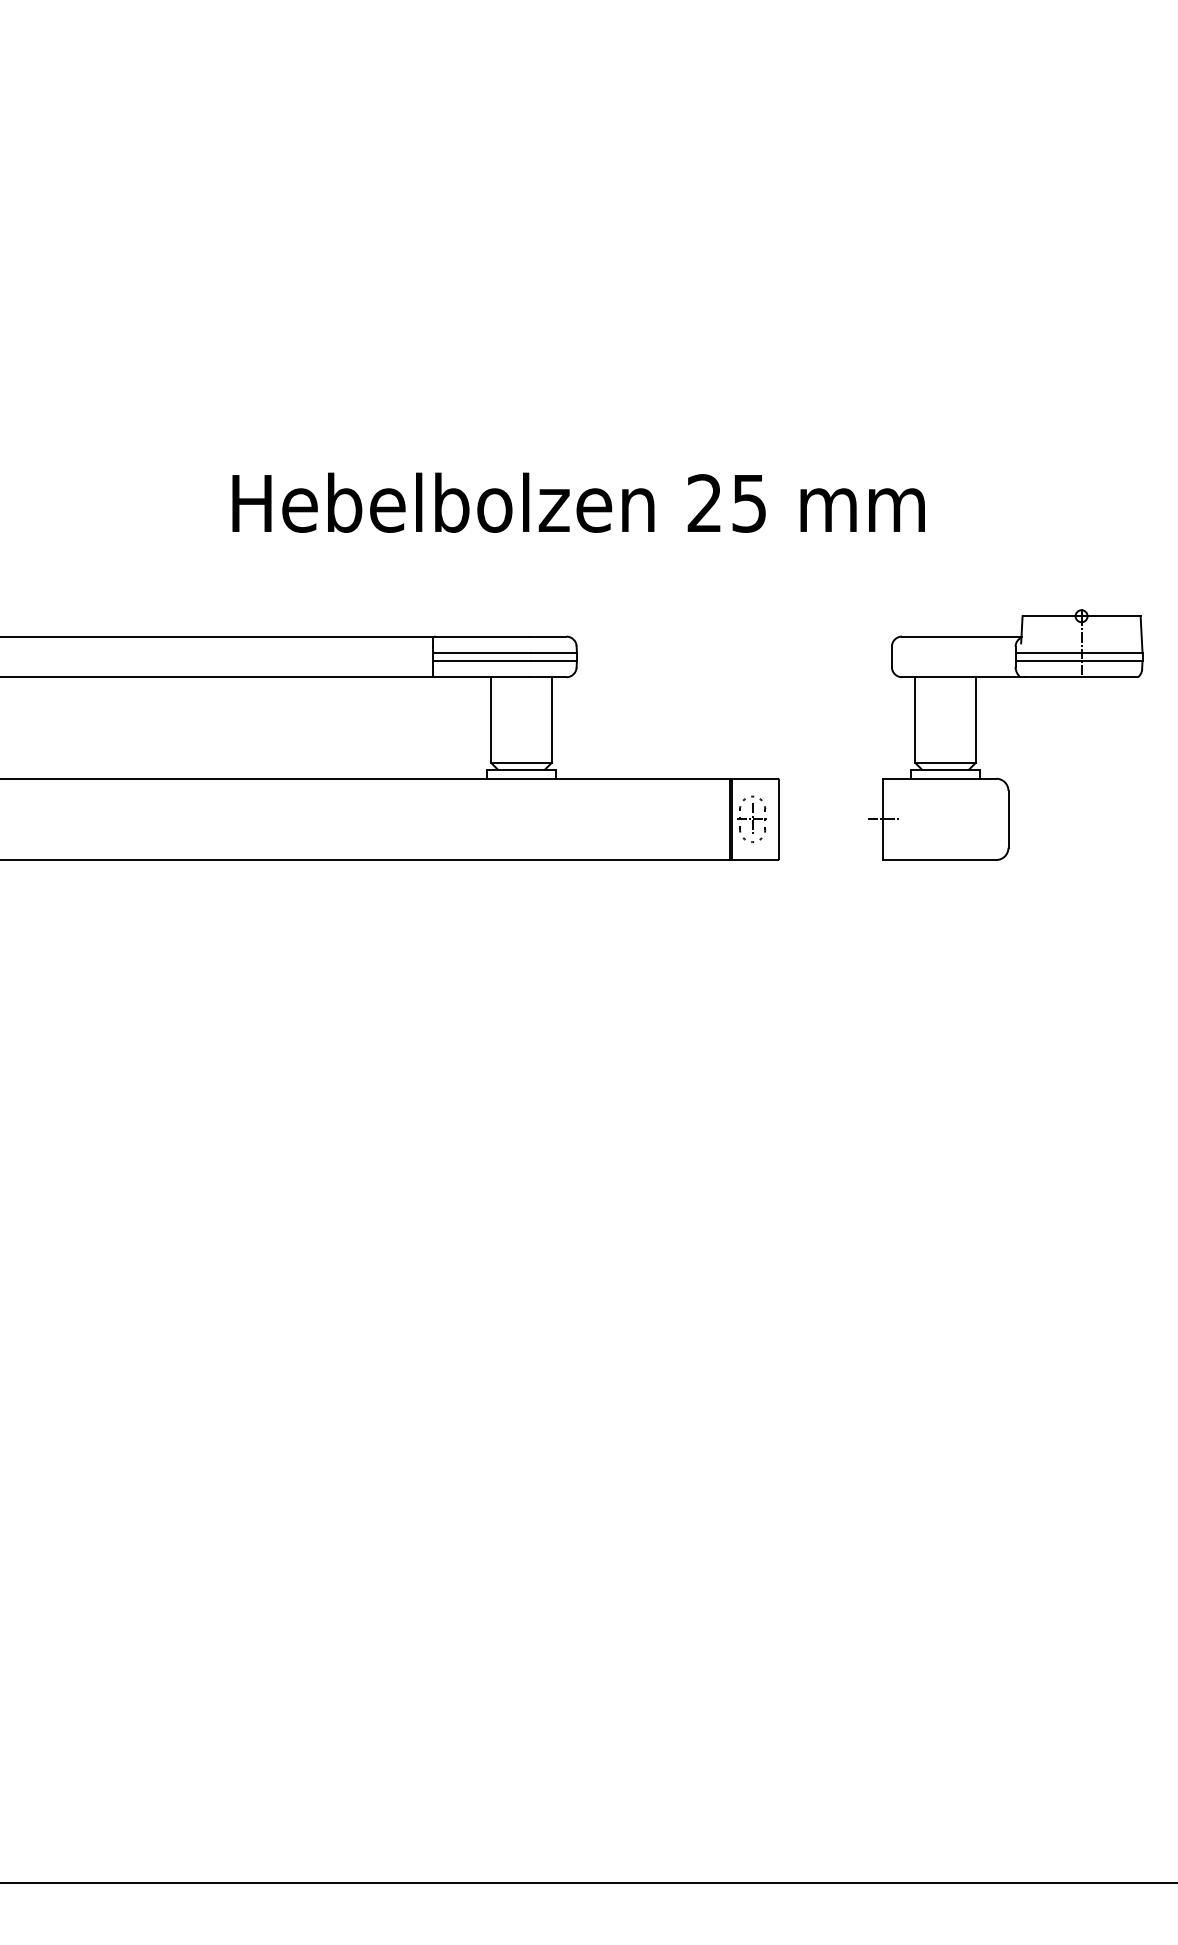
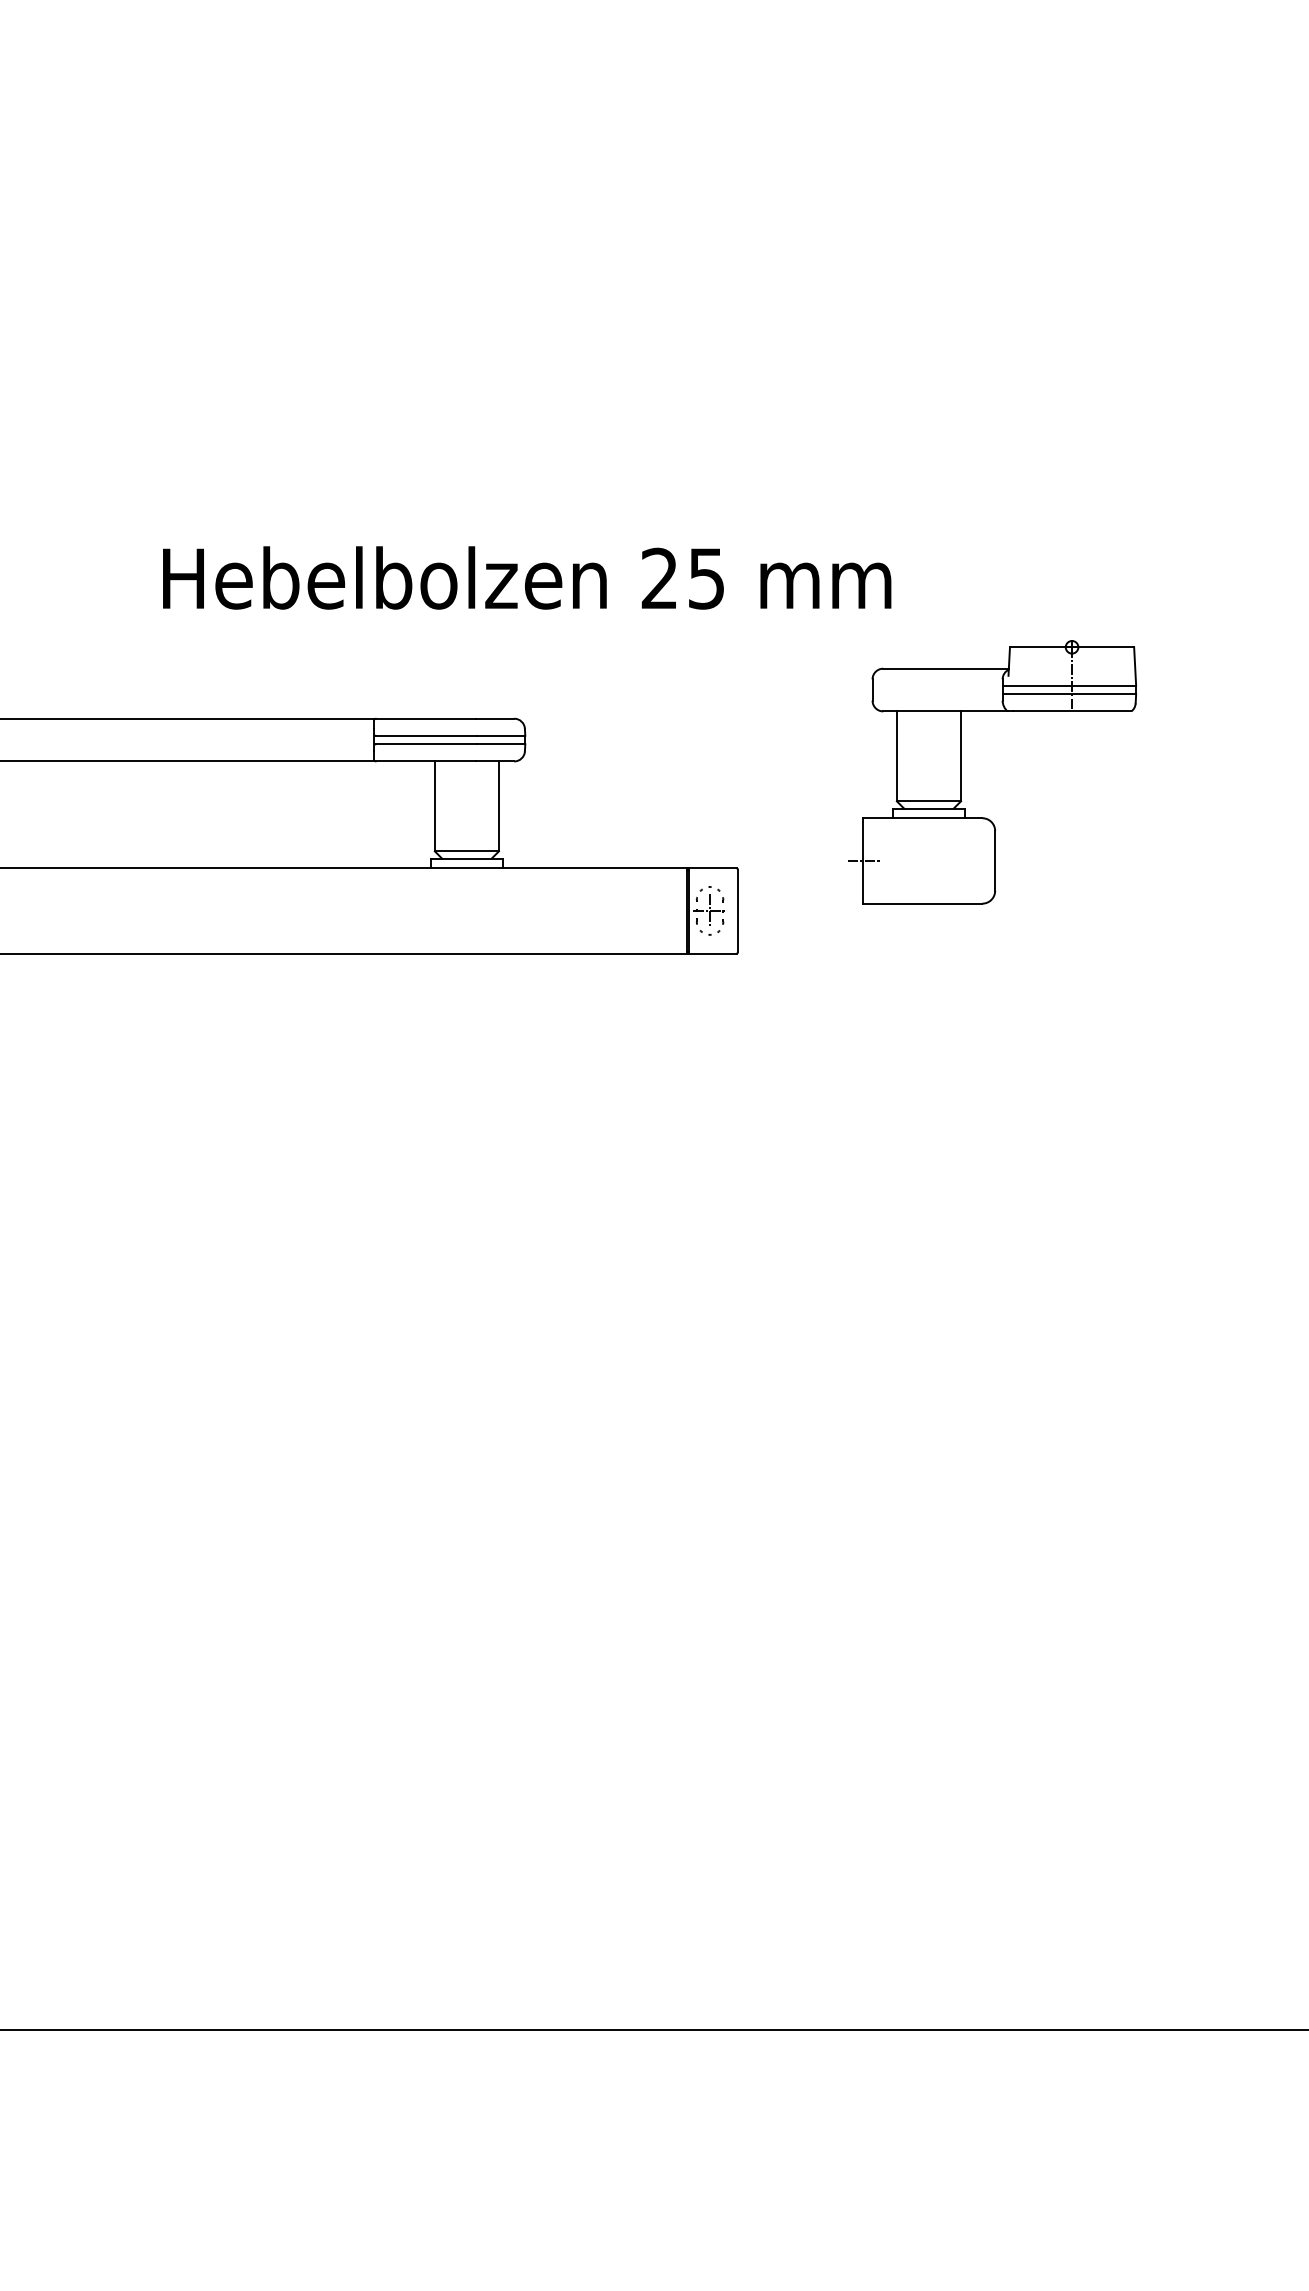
part: (976, 735) -> (961, 772), moved

